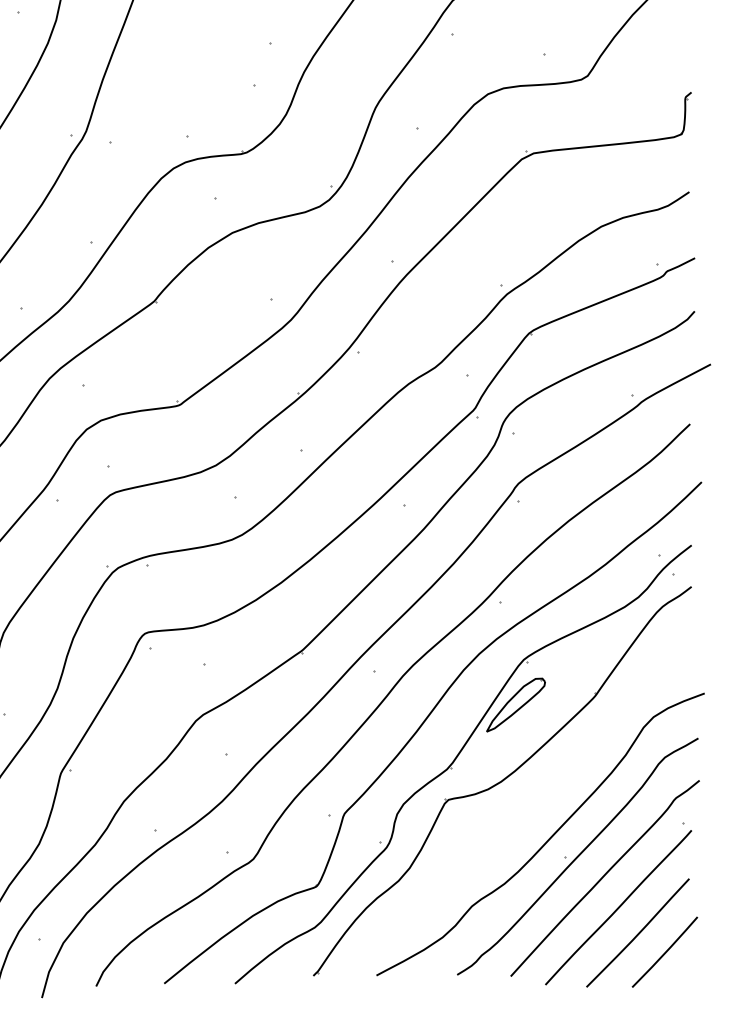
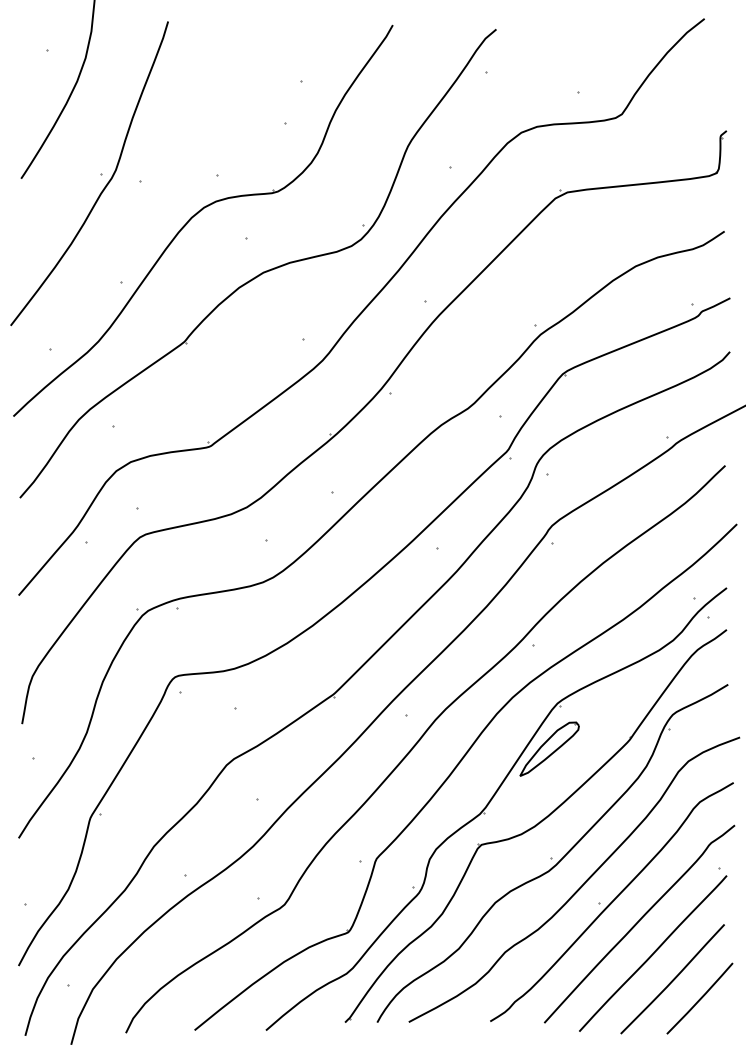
part: (518, 808) -> (552, 853), added

